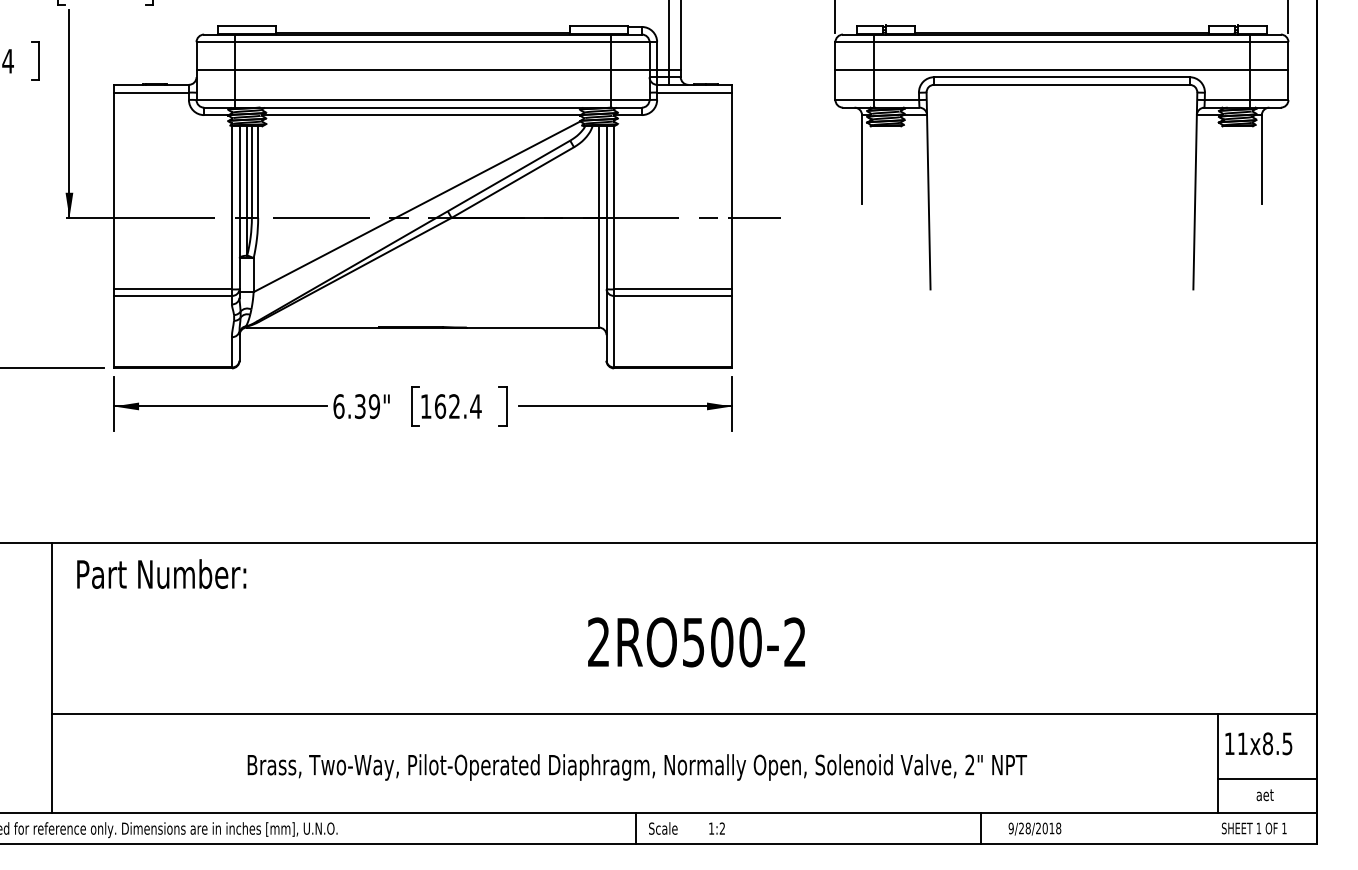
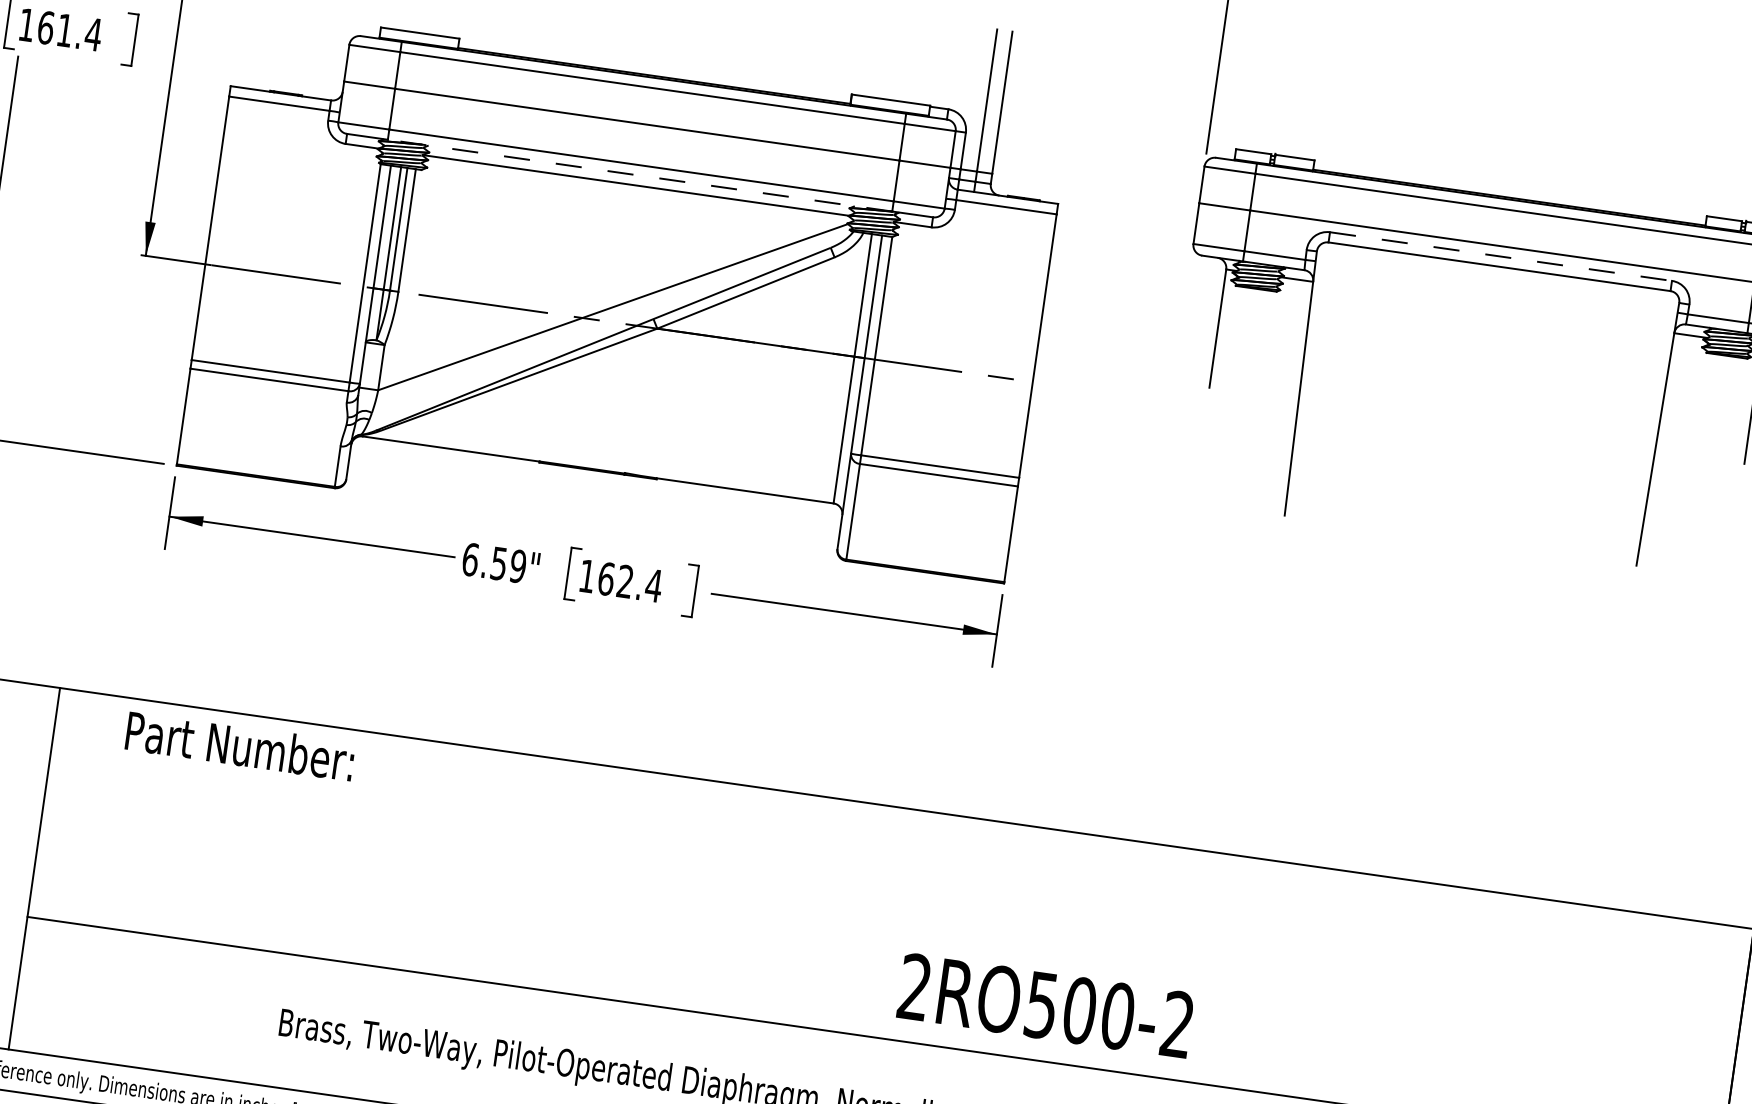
line: (1061, 77) -> (1500, 256), solid -> dashed
line: (422, 107) -> (639, 175), solid -> dashed
line: (753, 217) -> (1061, 385), removed
text: (360, 406) -> (499, 563), 6.39" -> 6.59"
text: (161, 573) -> (240, 745), moved
text: (696, 642) -> (1045, 1006), moved

